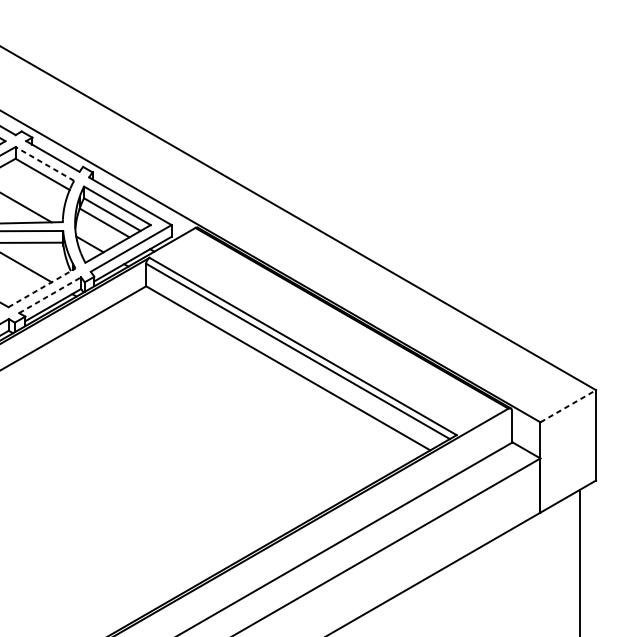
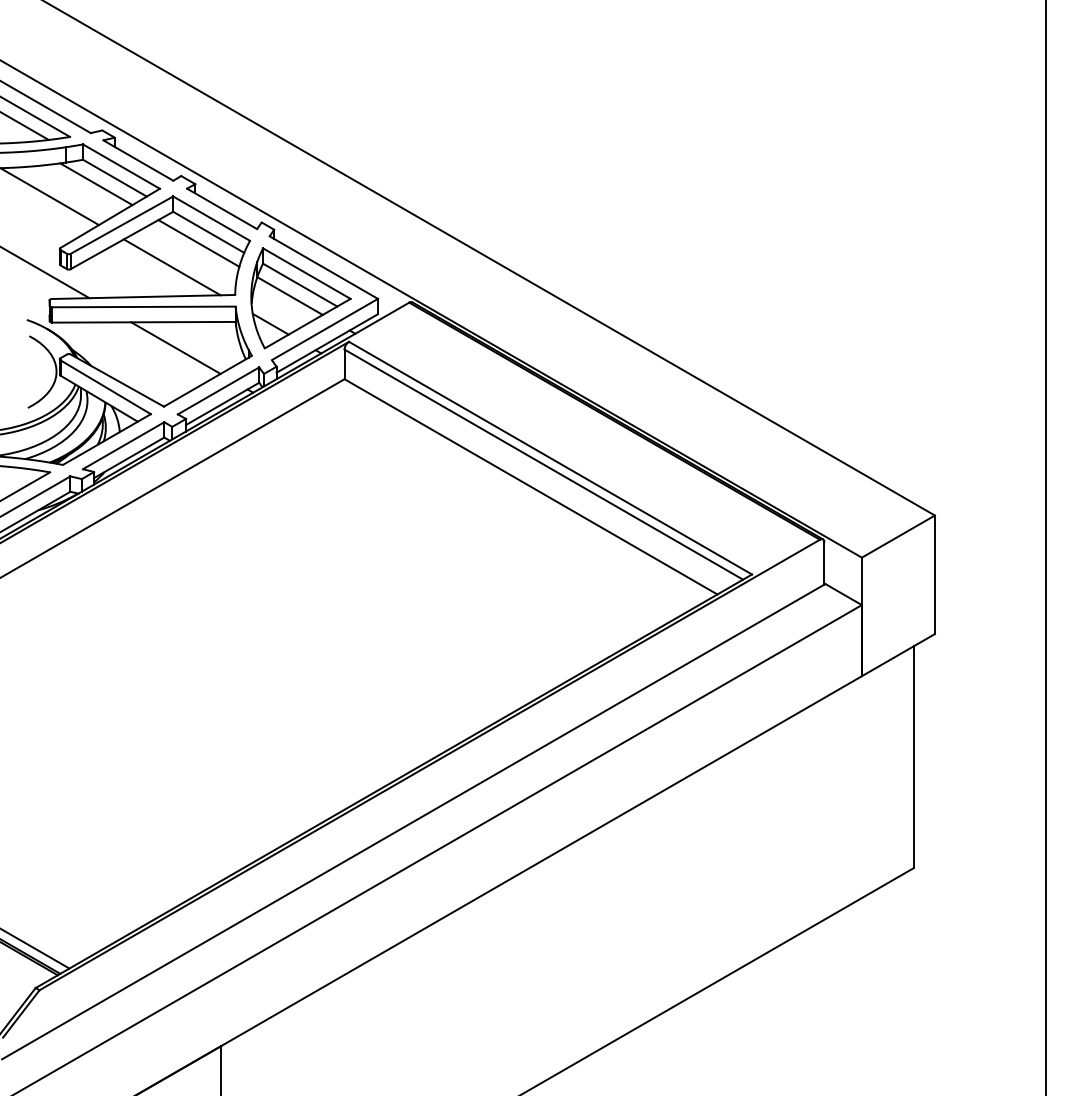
line: (44, 163) -> (211, 218), dashed -> solid
line: (34, 182) -> (198, 243), added
line: (41, 288) -> (207, 381), dashed -> solid
line: (50, 294) -> (218, 390), dashed -> solid
line: (568, 406) -> (898, 536), dashed -> solid

